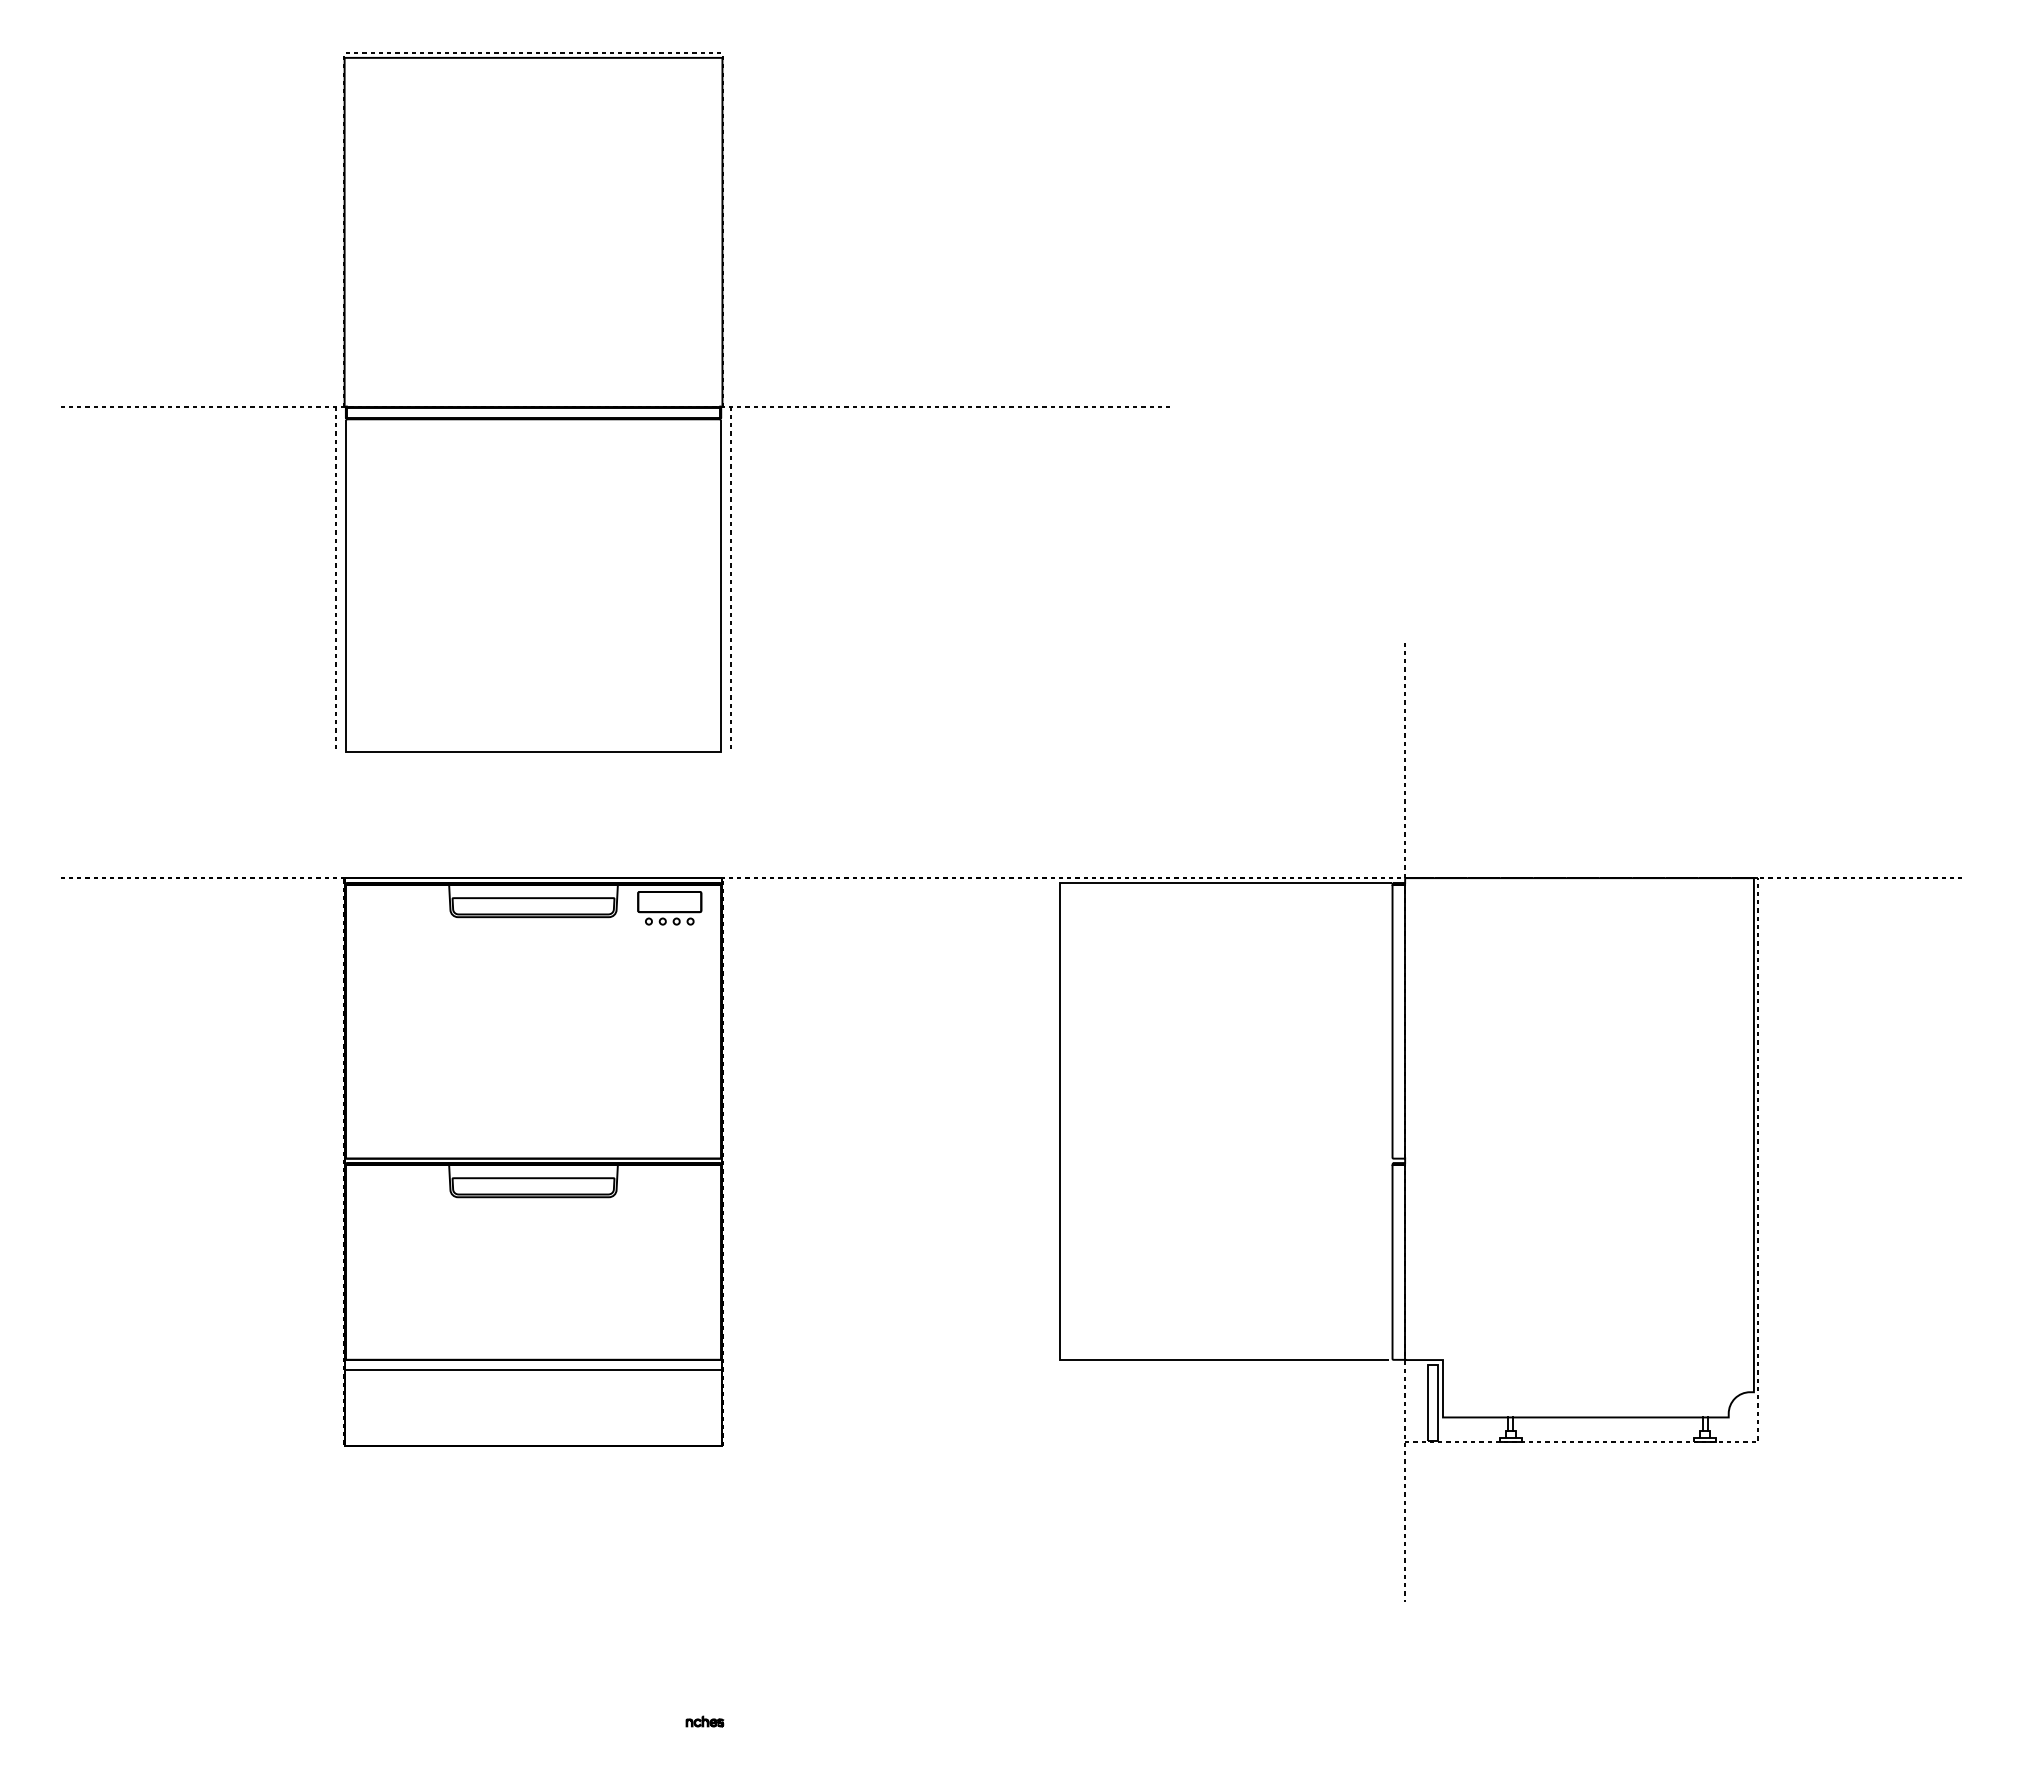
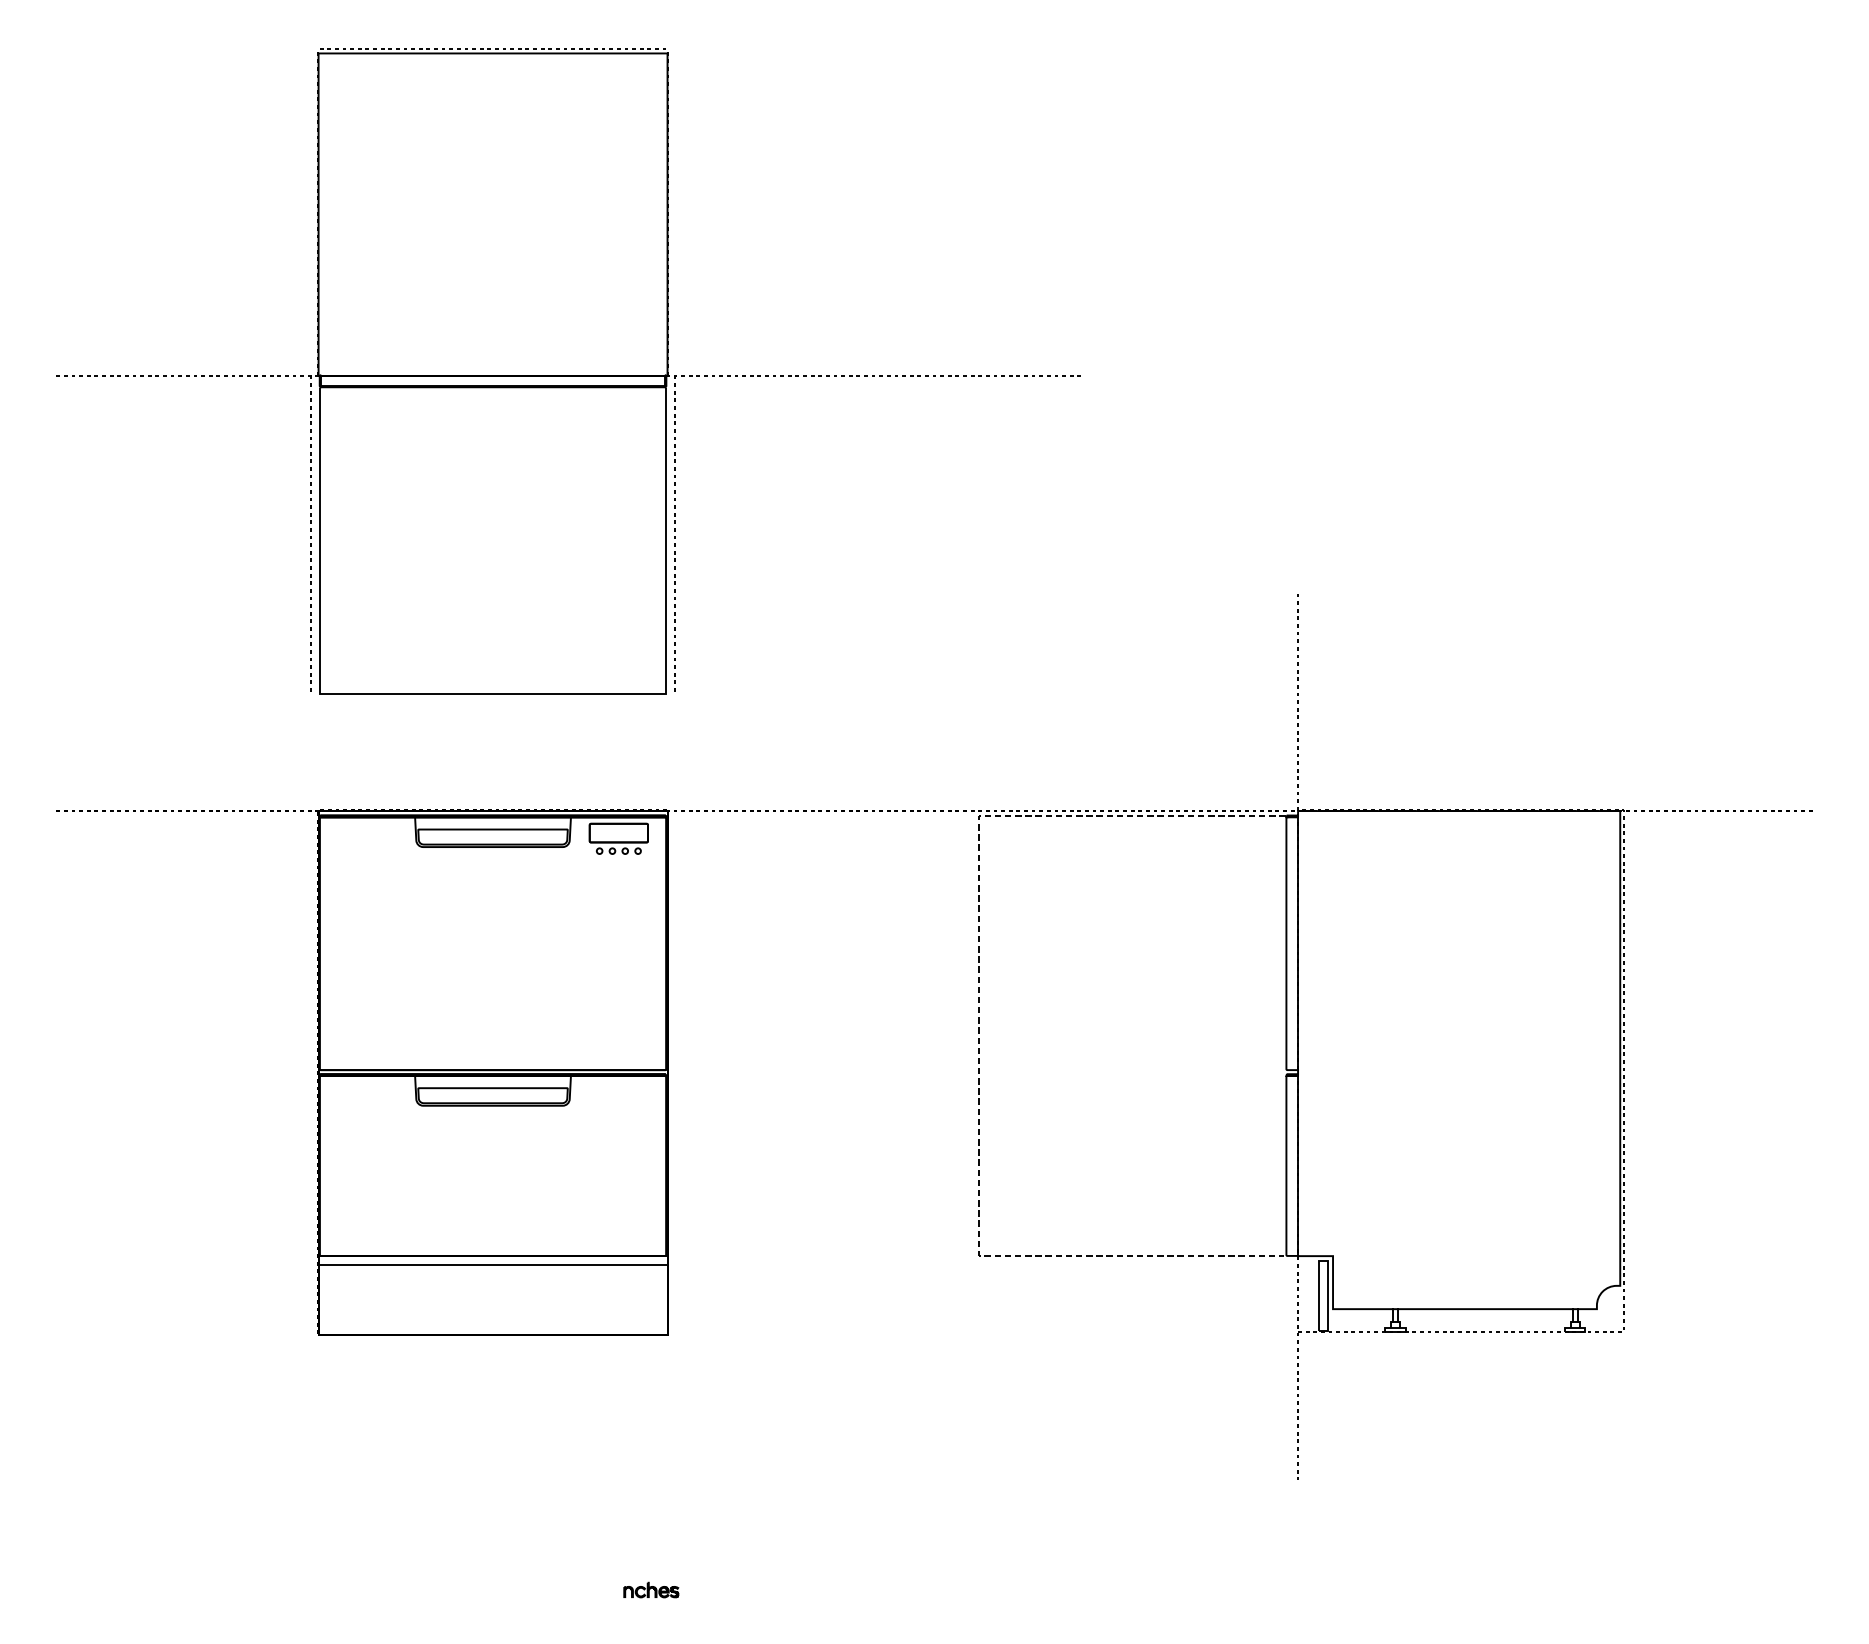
line: (1060, 1120) -> (979, 1034), solid -> dashed
part: (704, 1721) -> (650, 1589), size x1.6

